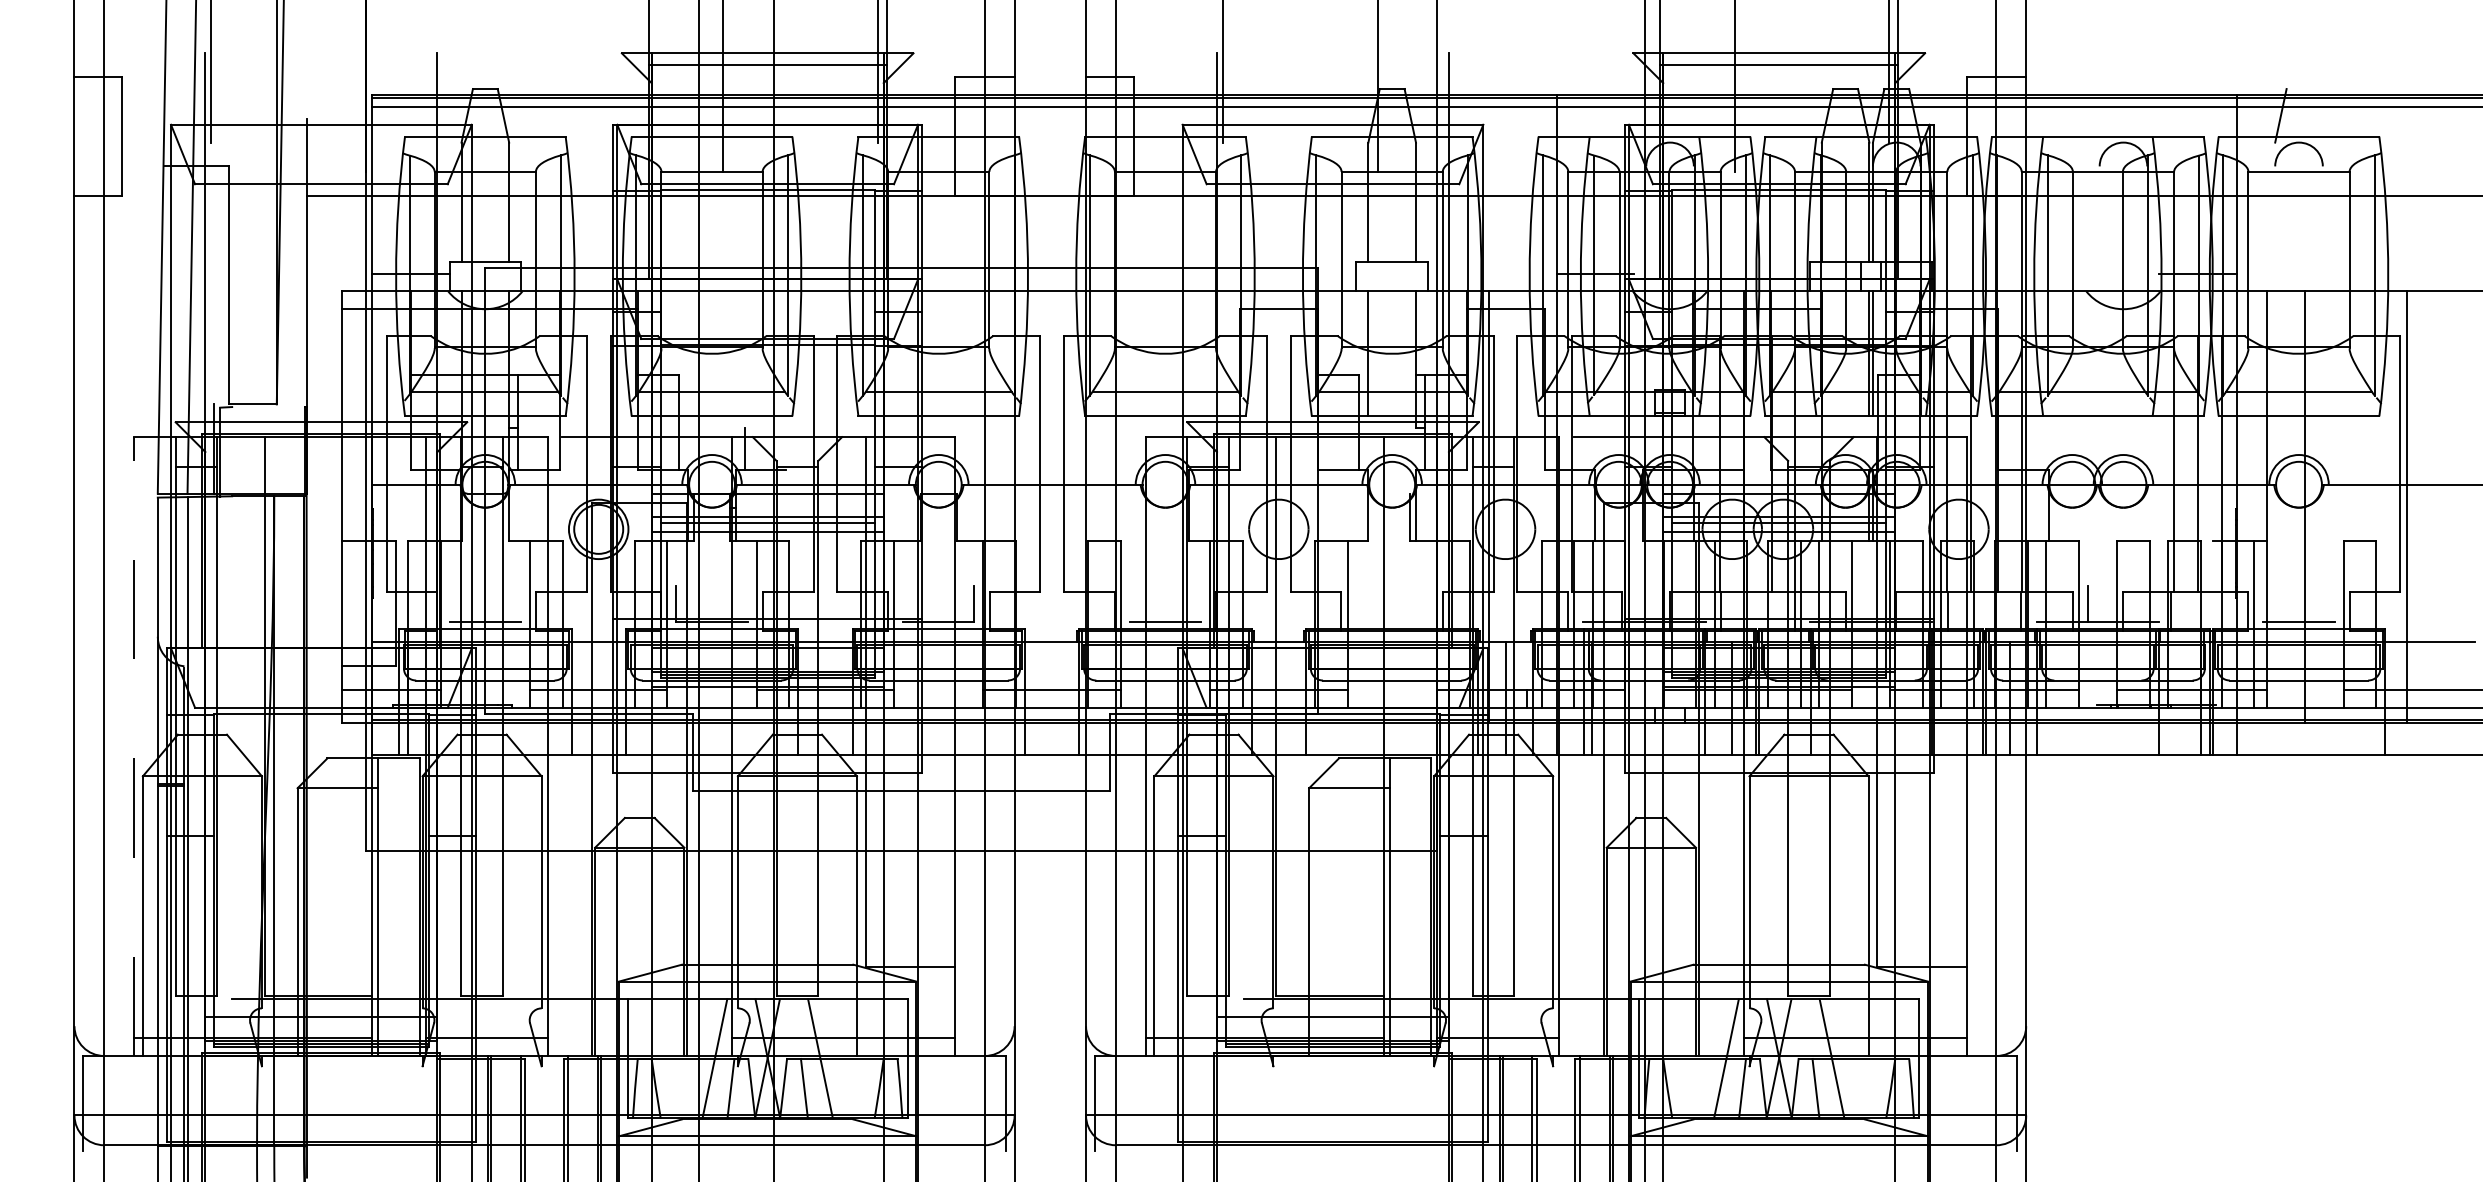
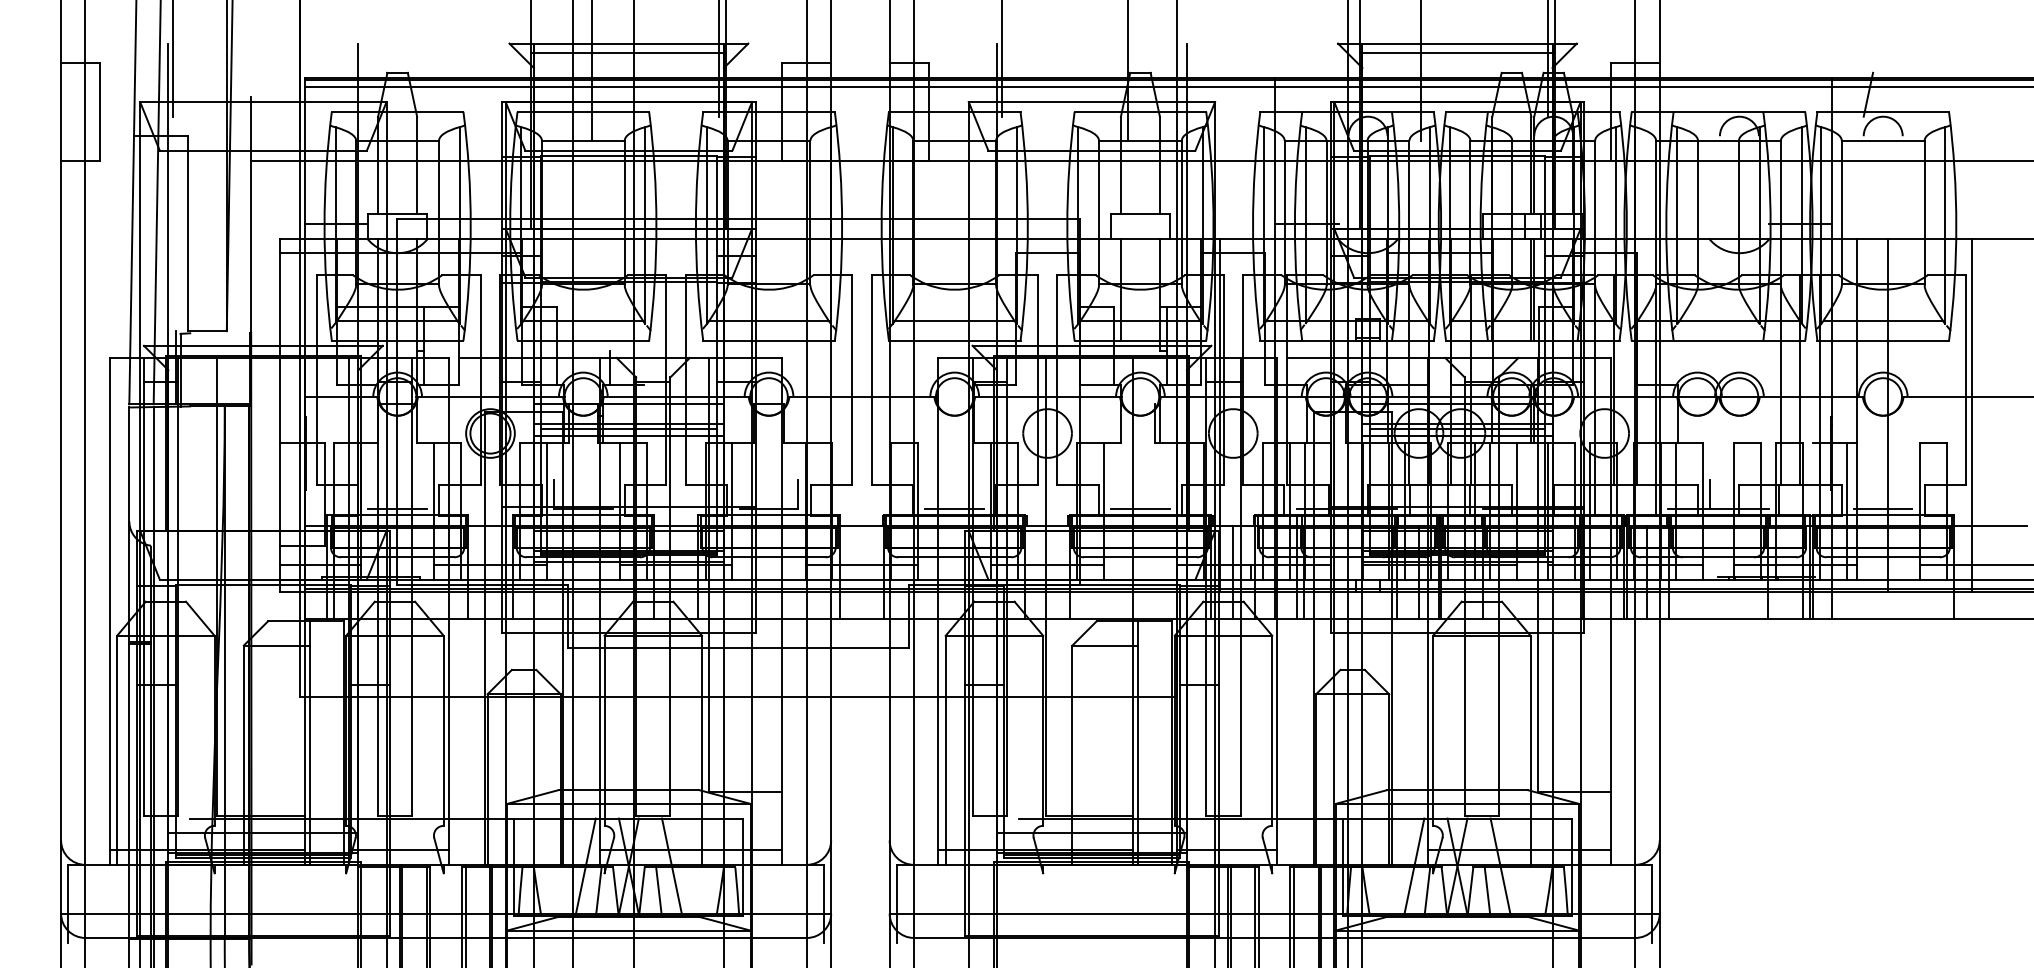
line: (1391, 621) -> (1139, 508), added
line: (133, 746) -> (109, 611), dashed -> solid

